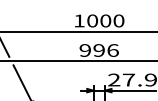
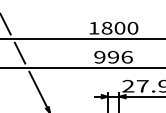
text: (92, 21) -> (106, 28), 1000 -> 1800

